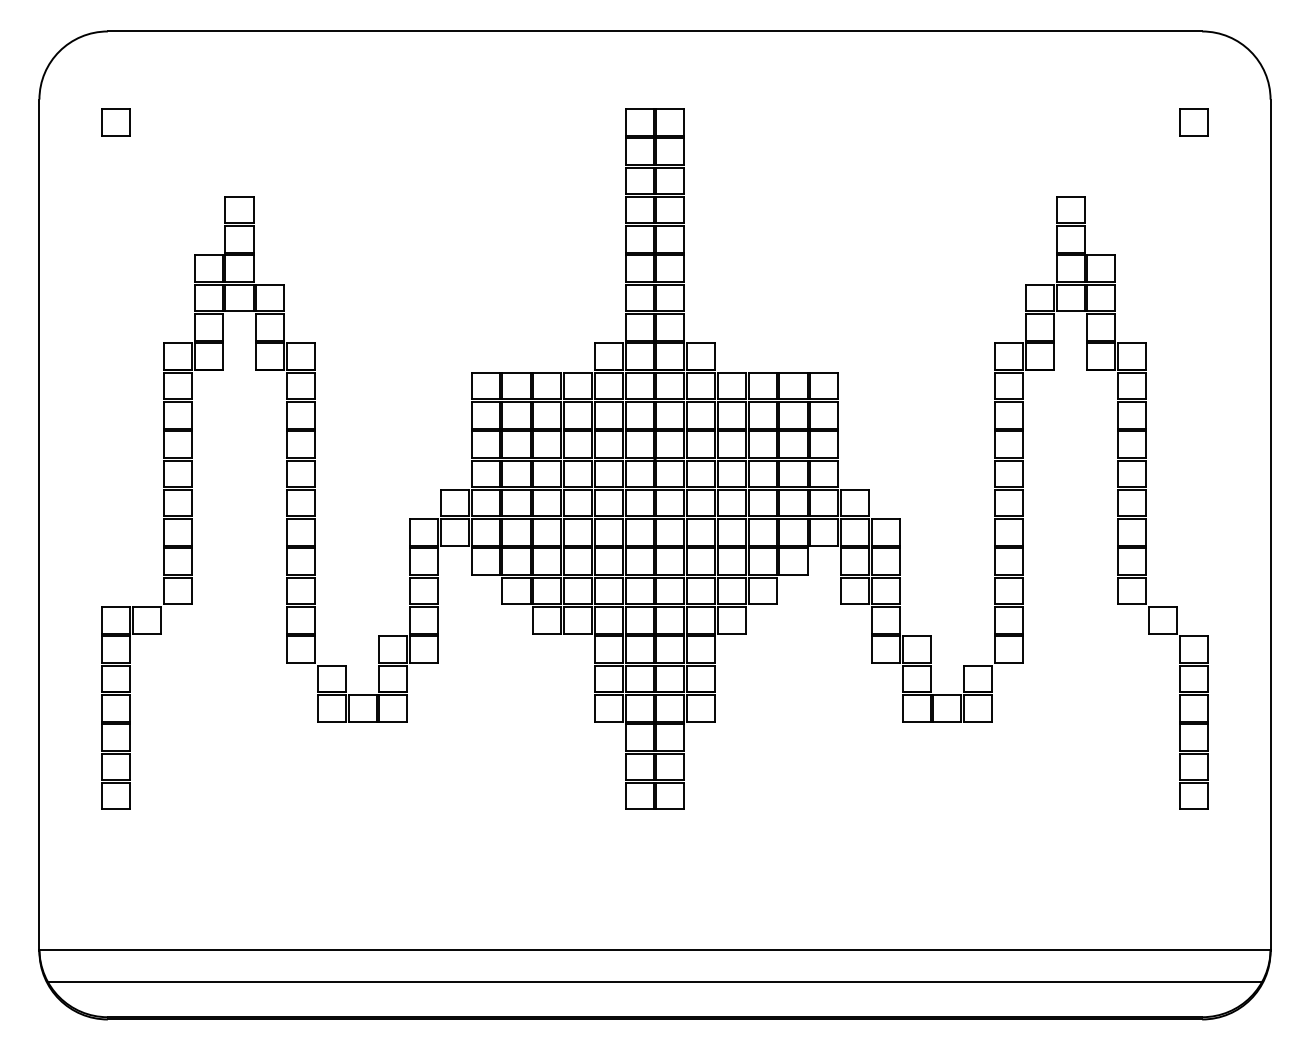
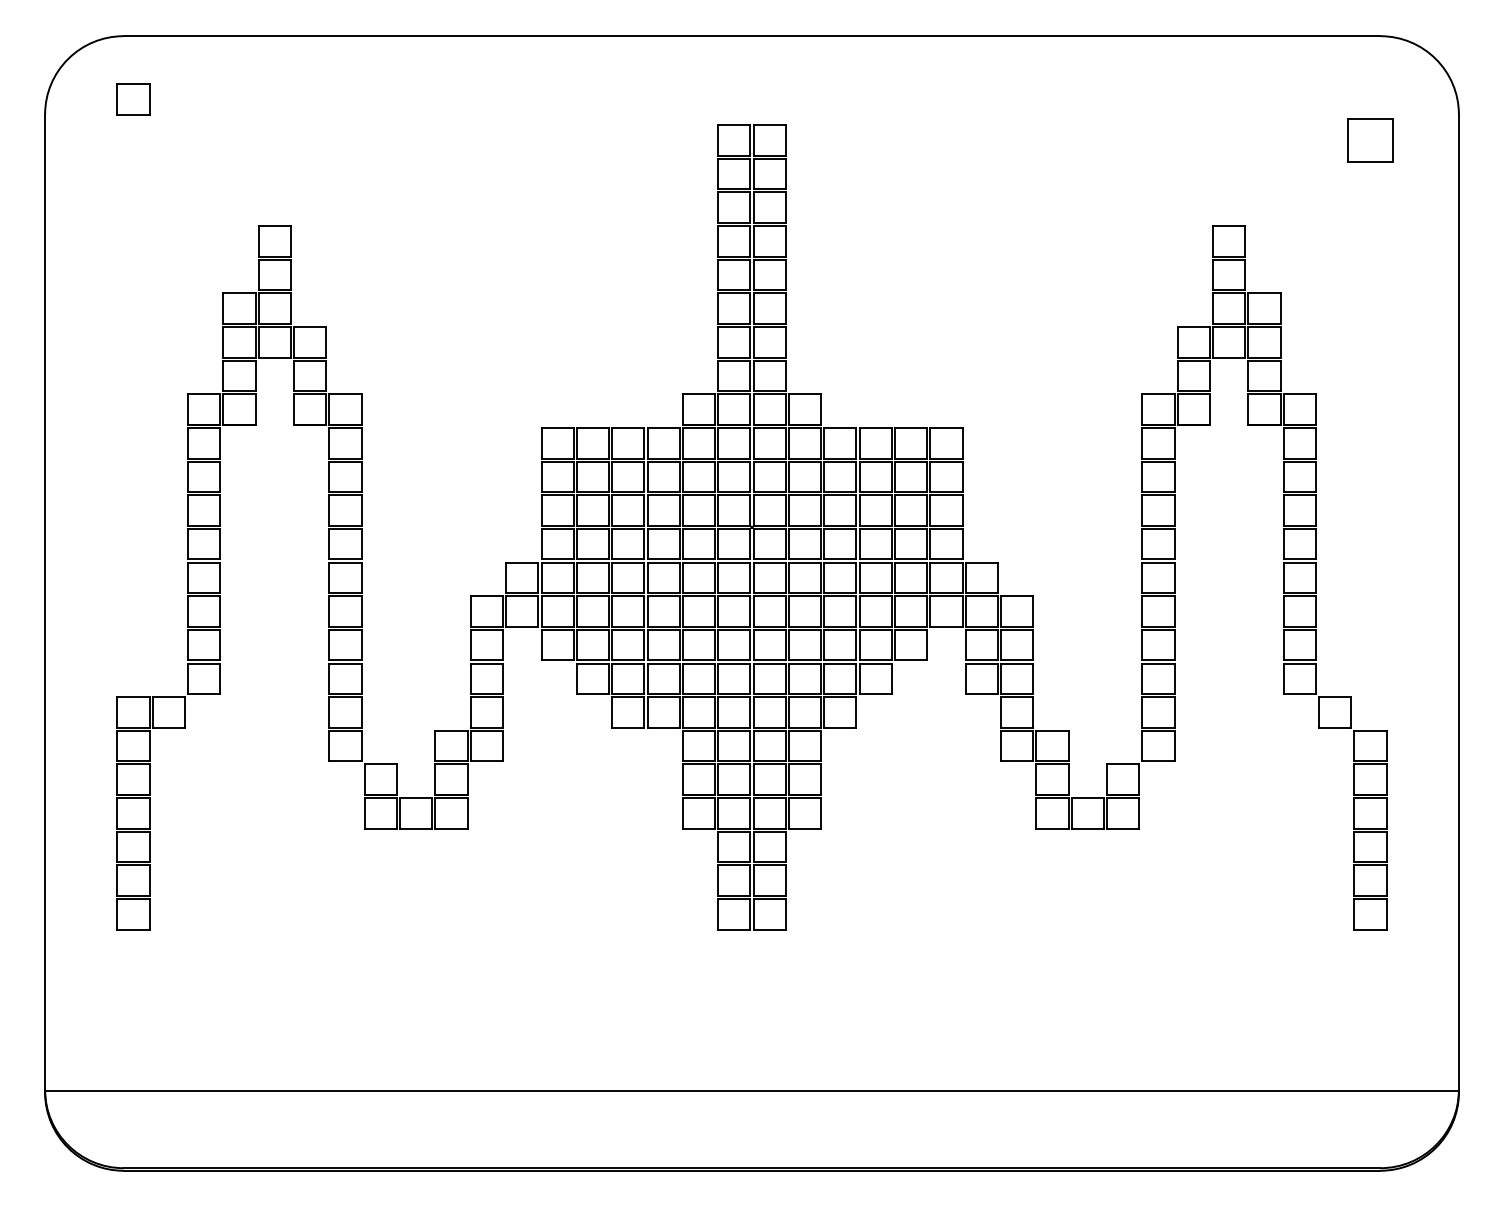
part: (116, 122) -> (133, 99), moved
part: (1193, 122) -> (1370, 140), size x1.4
line: (654, 981) -> (751, 1127), removed

